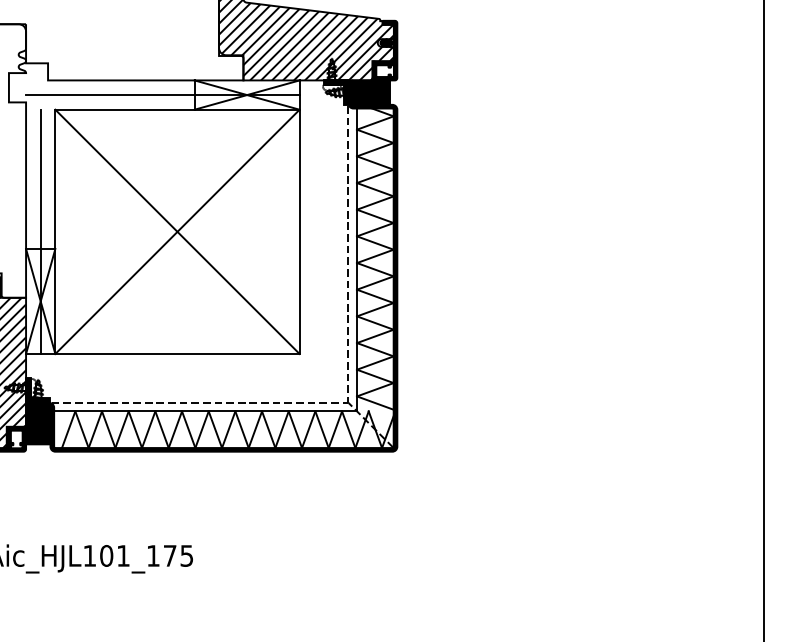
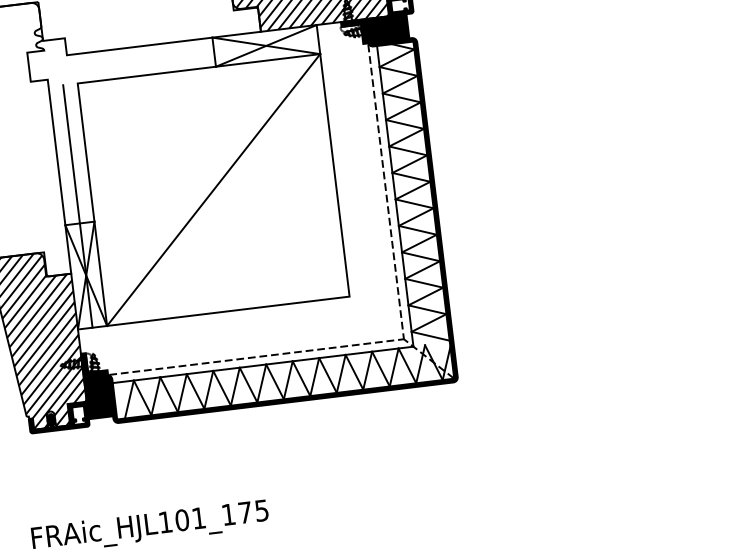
line: (162, 95) -> (182, 56), removed
line: (177, 231) -> (213, 189), removed

